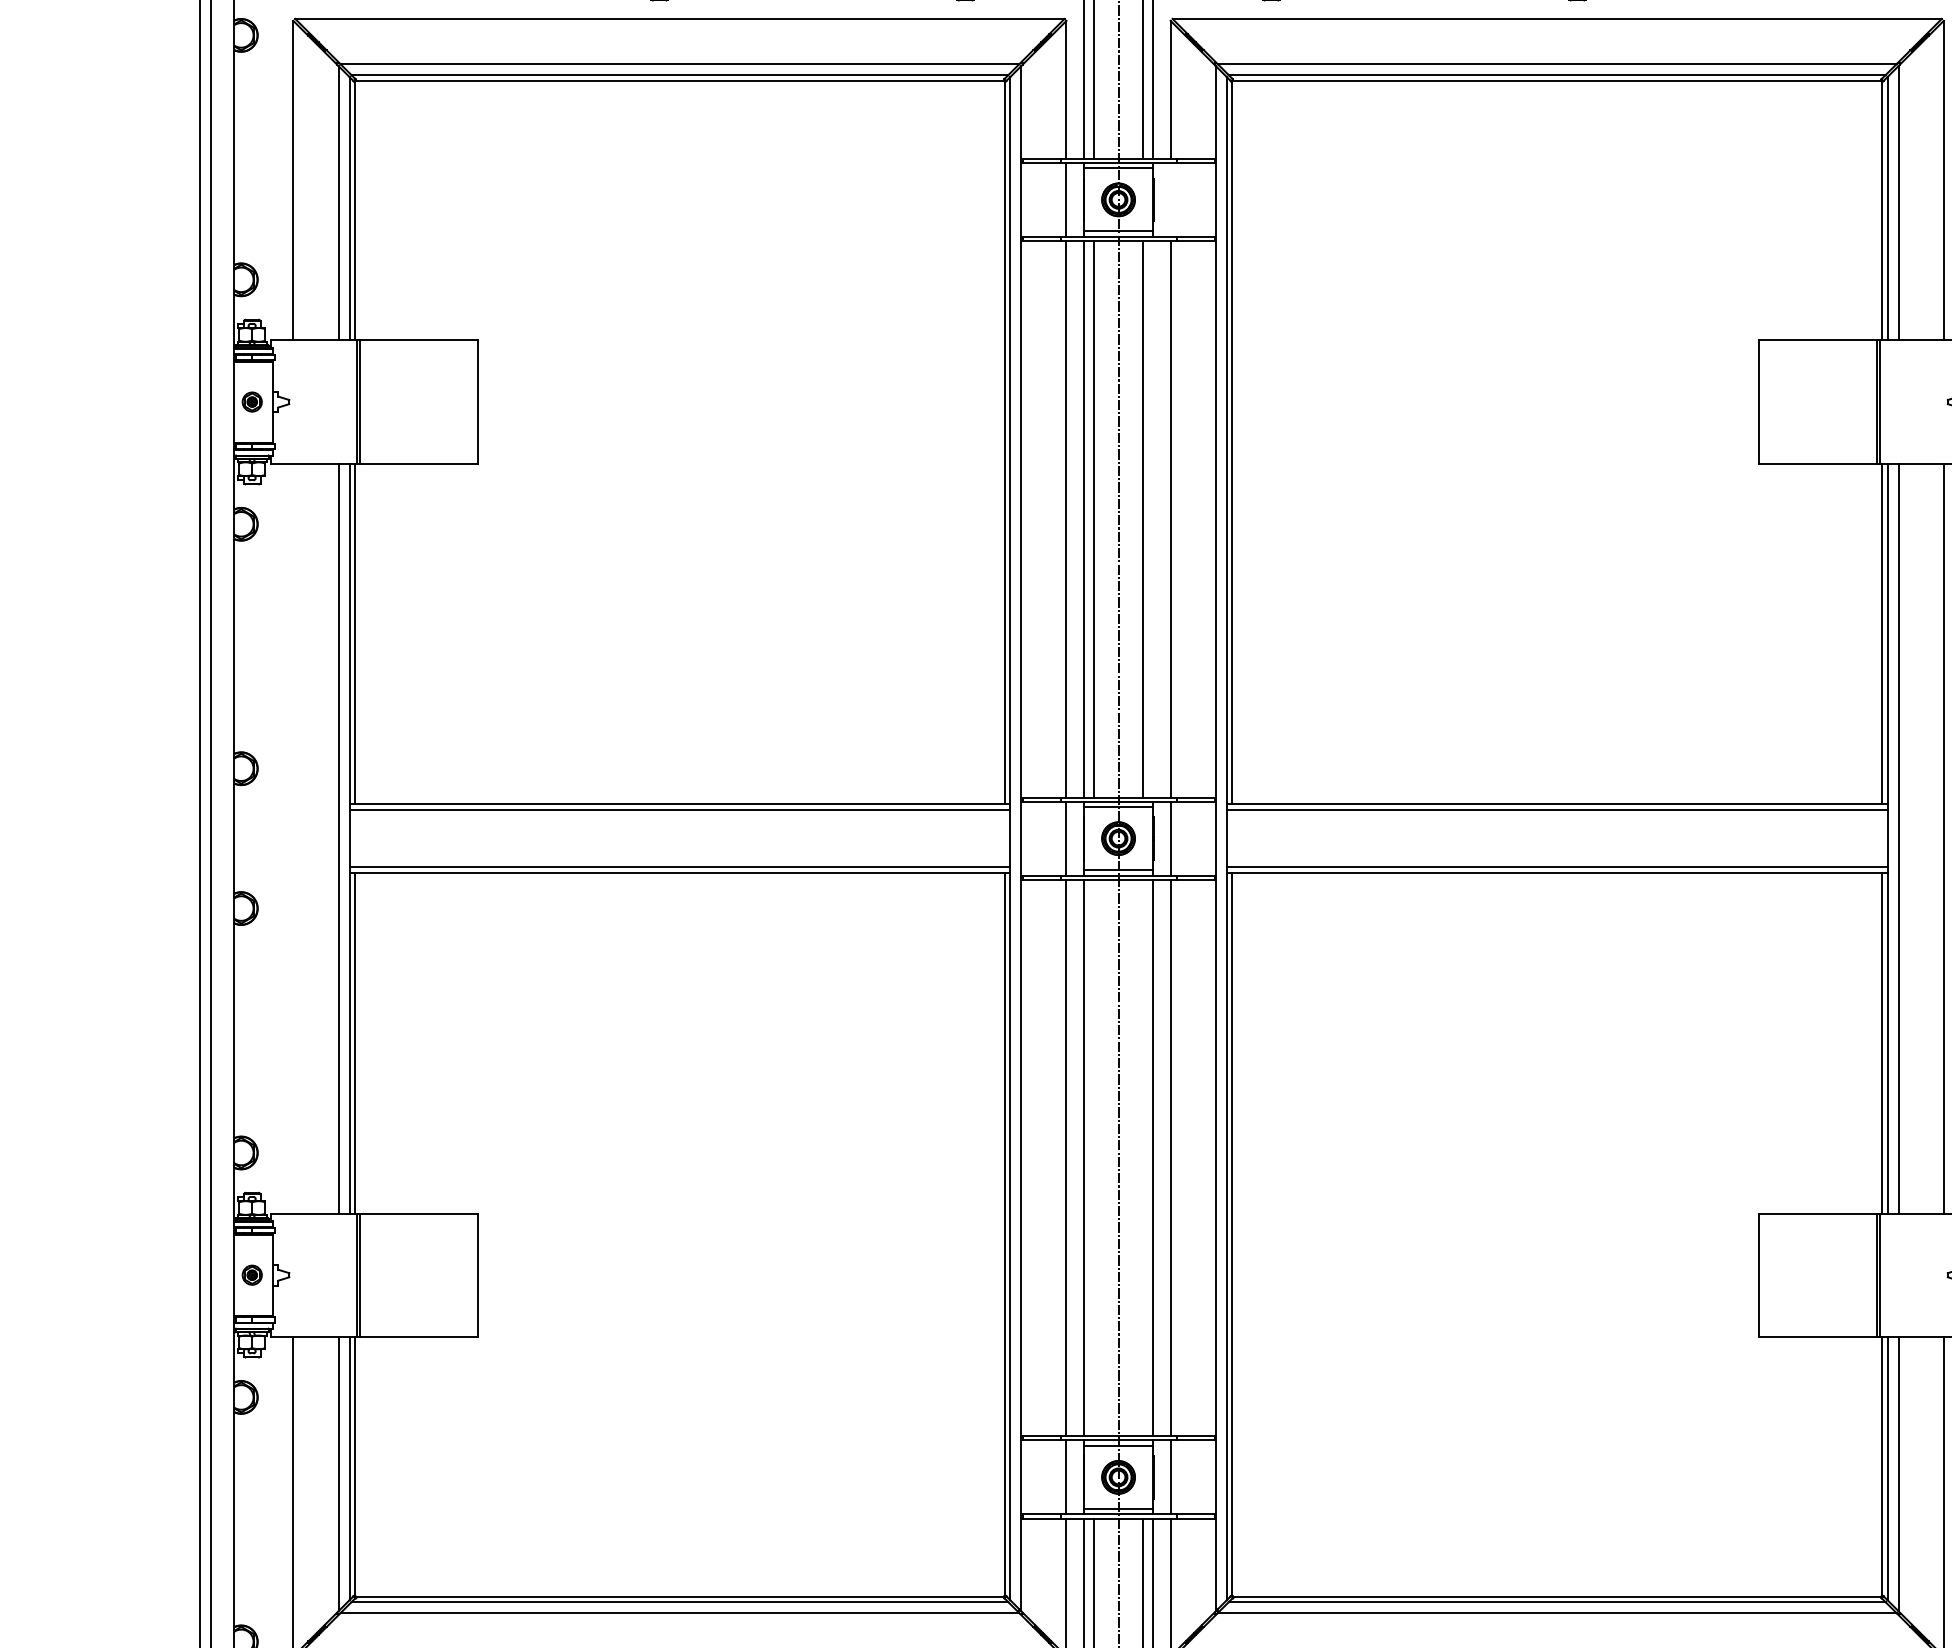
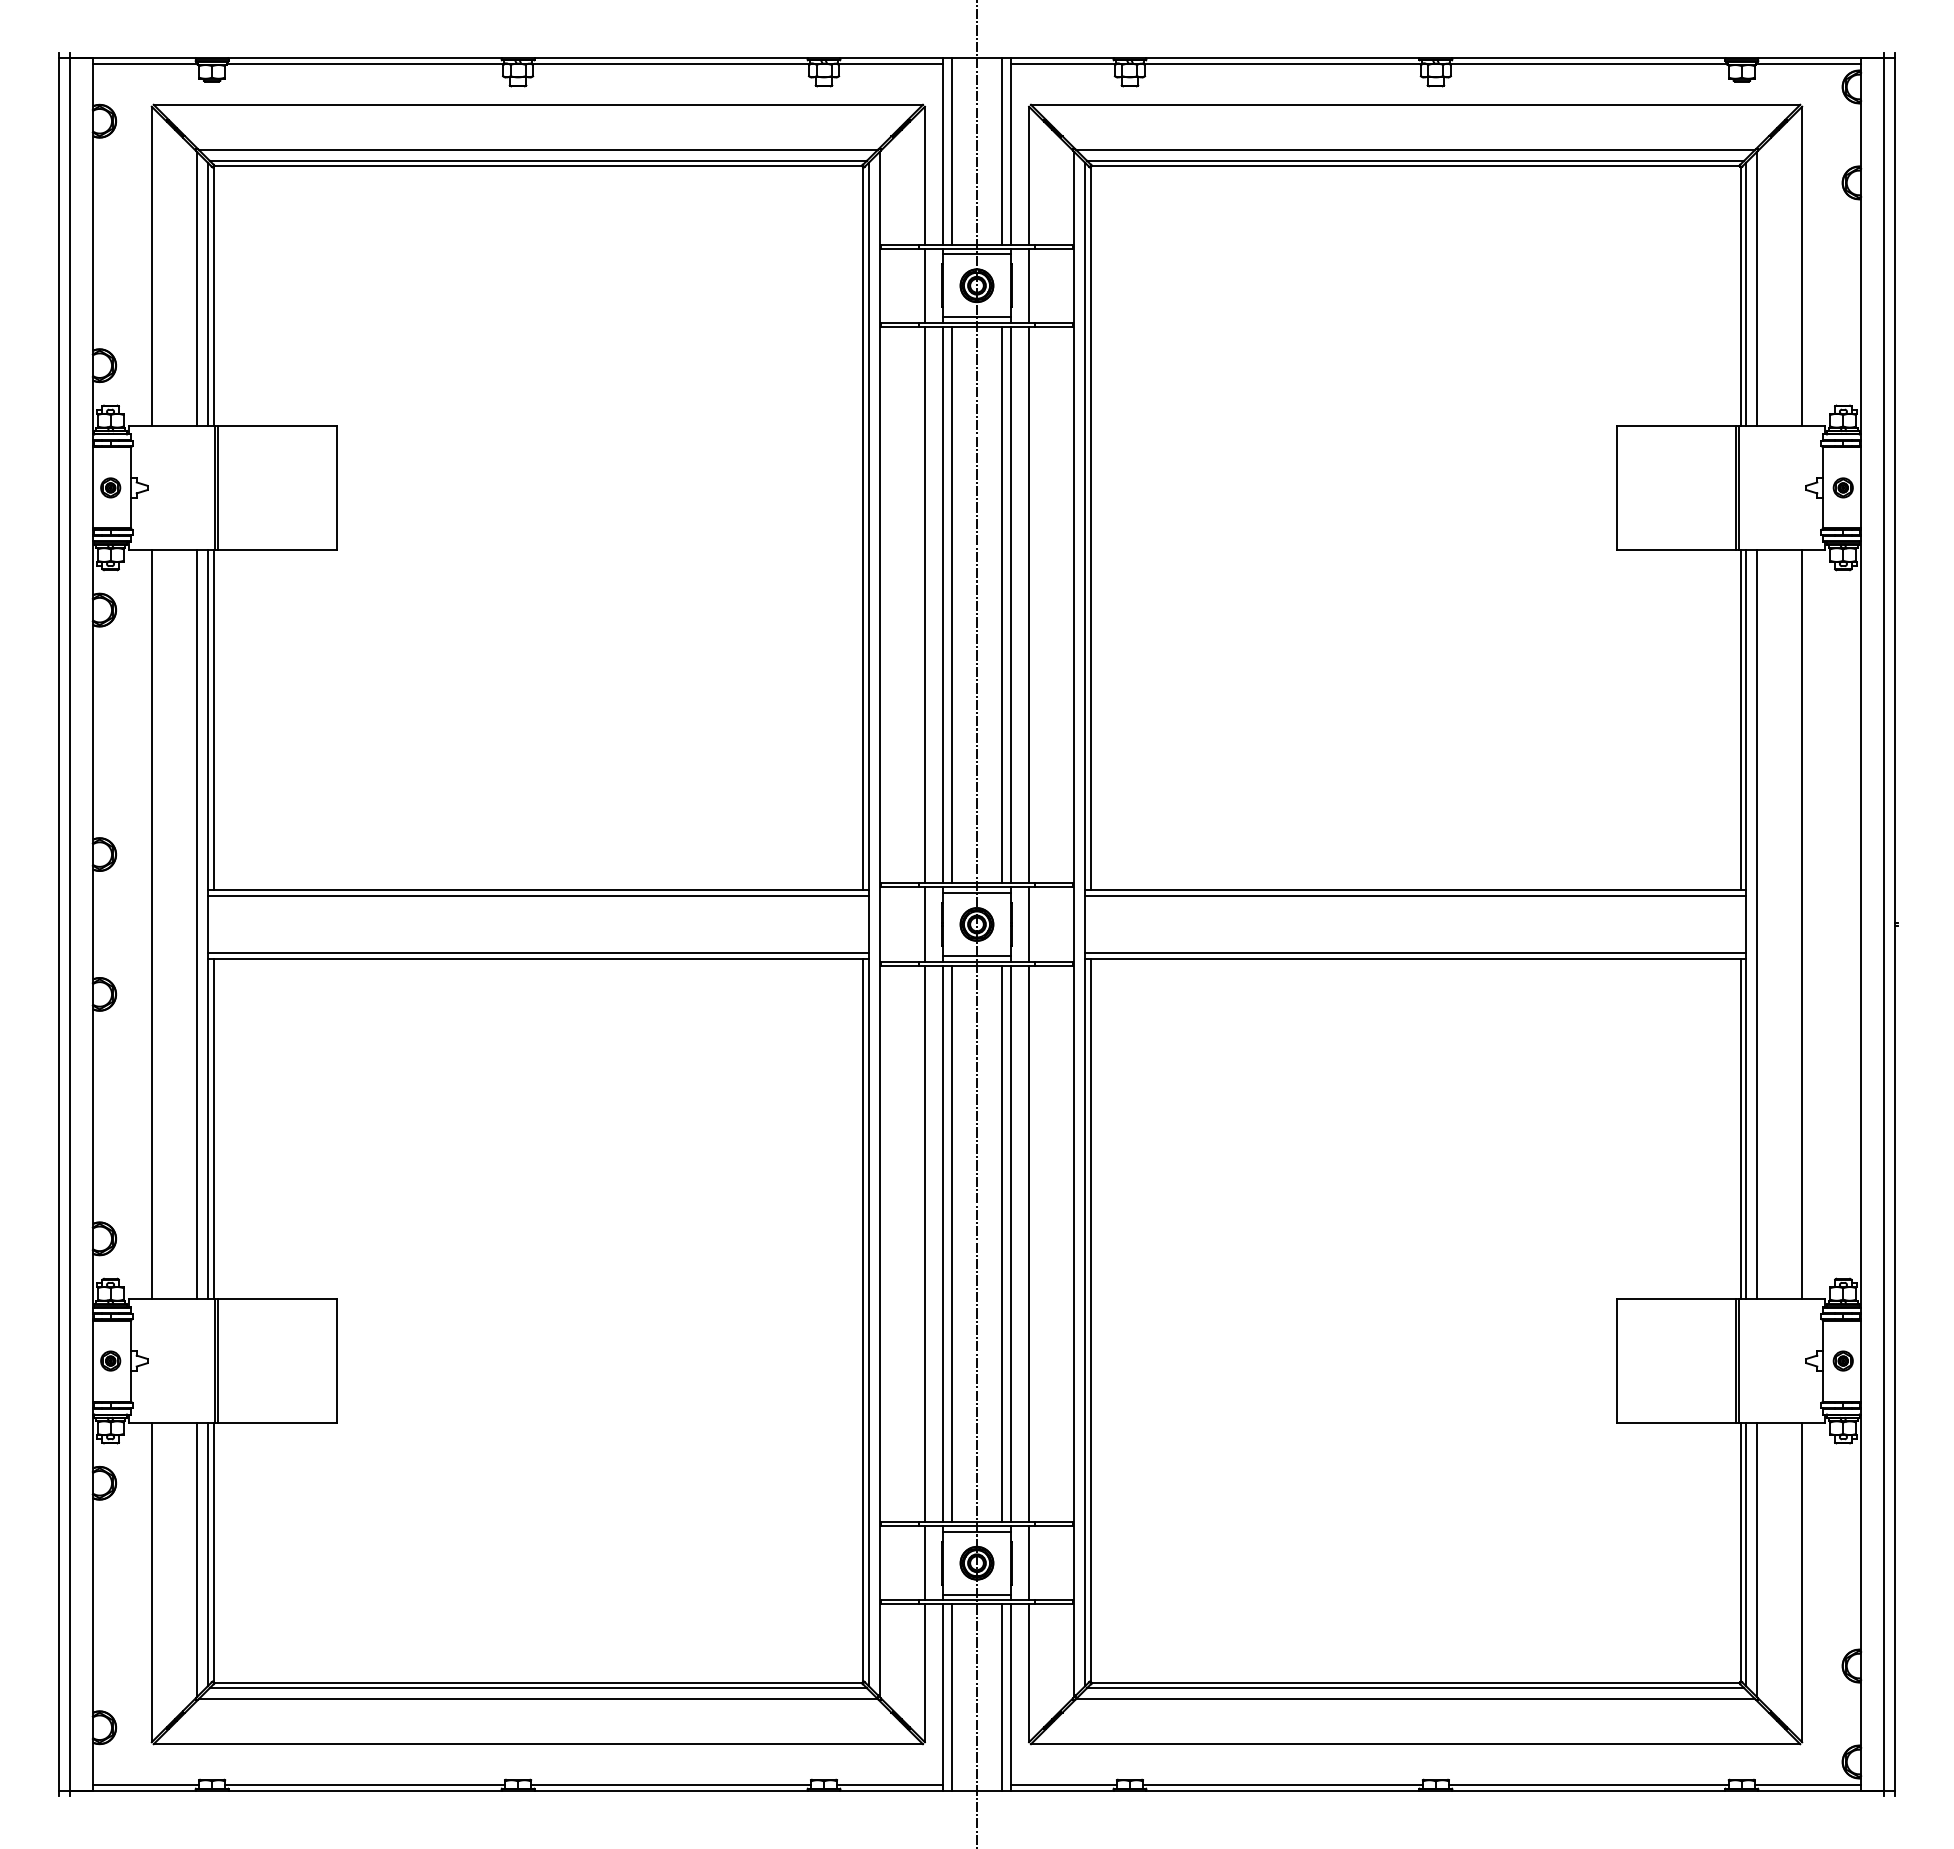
line: (1171, 199) -> (1029, 285), added
line: (1153, 518) -> (1011, 604), added
line: (293, 838) -> (151, 924), added
line: (1094, 1157) -> (952, 1243), added
line: (1143, 1157) -> (1001, 1243), added

